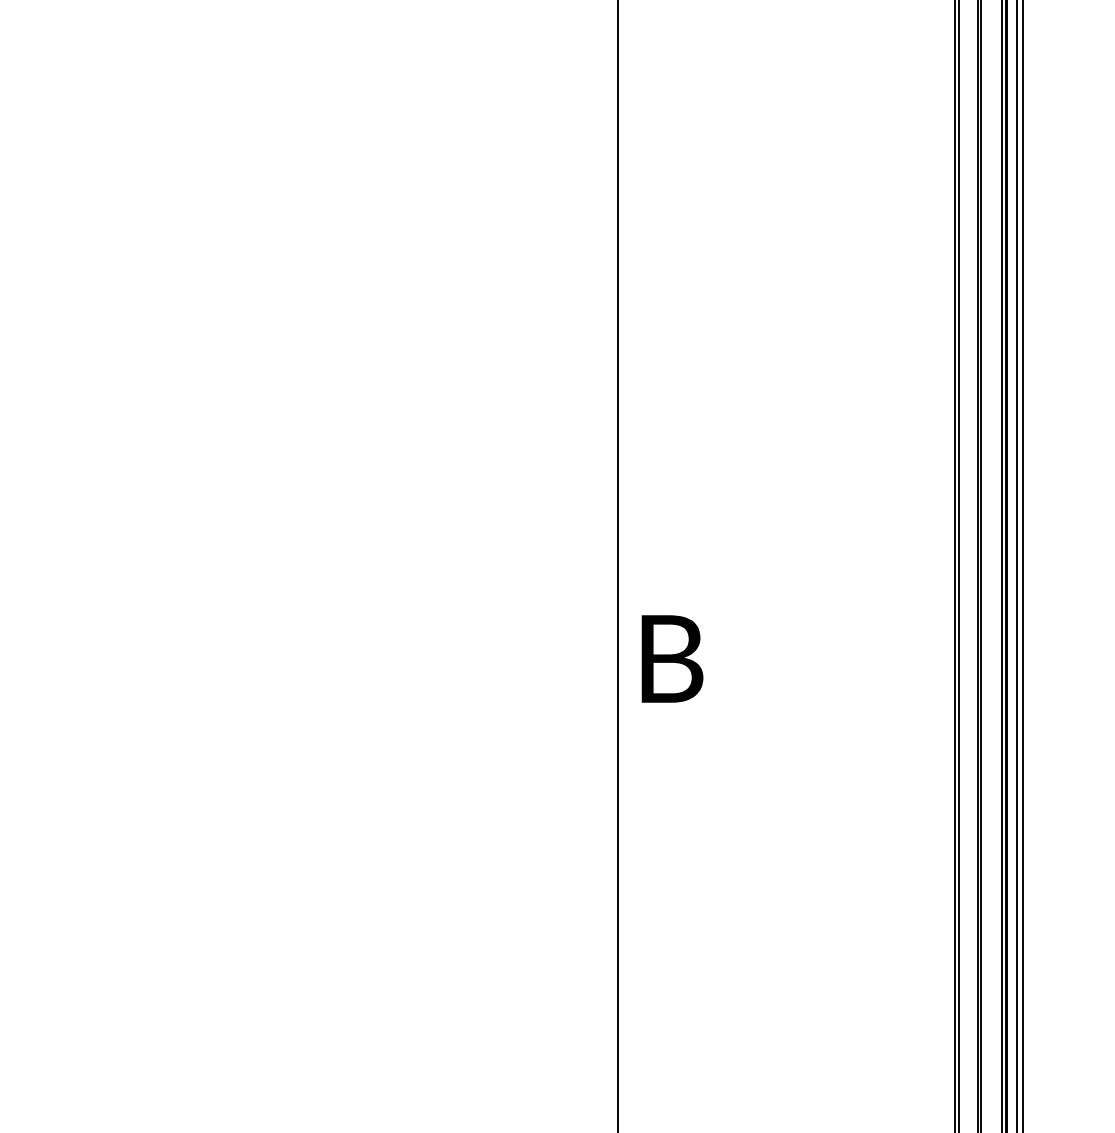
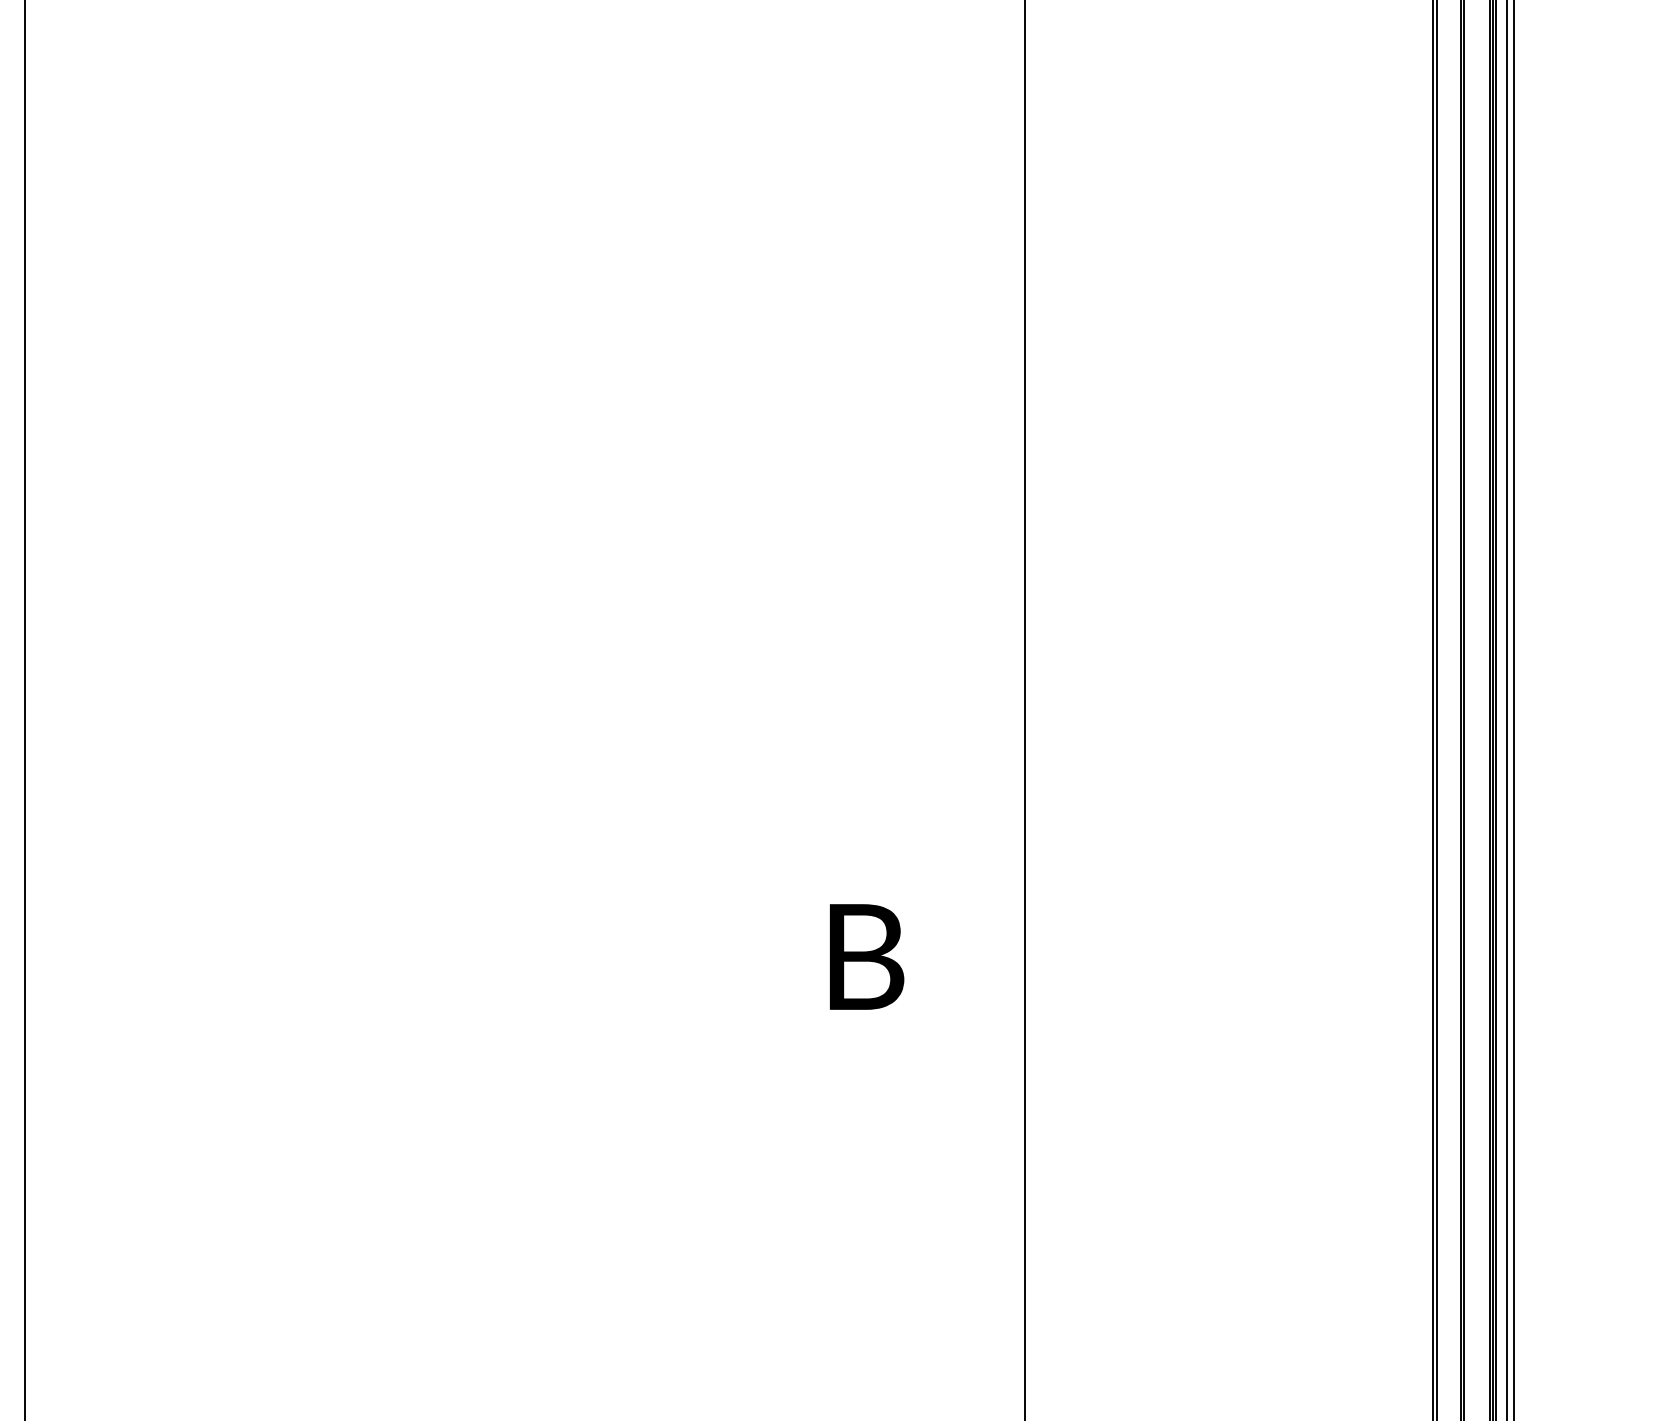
text: (672, 658) -> (867, 956), moved

